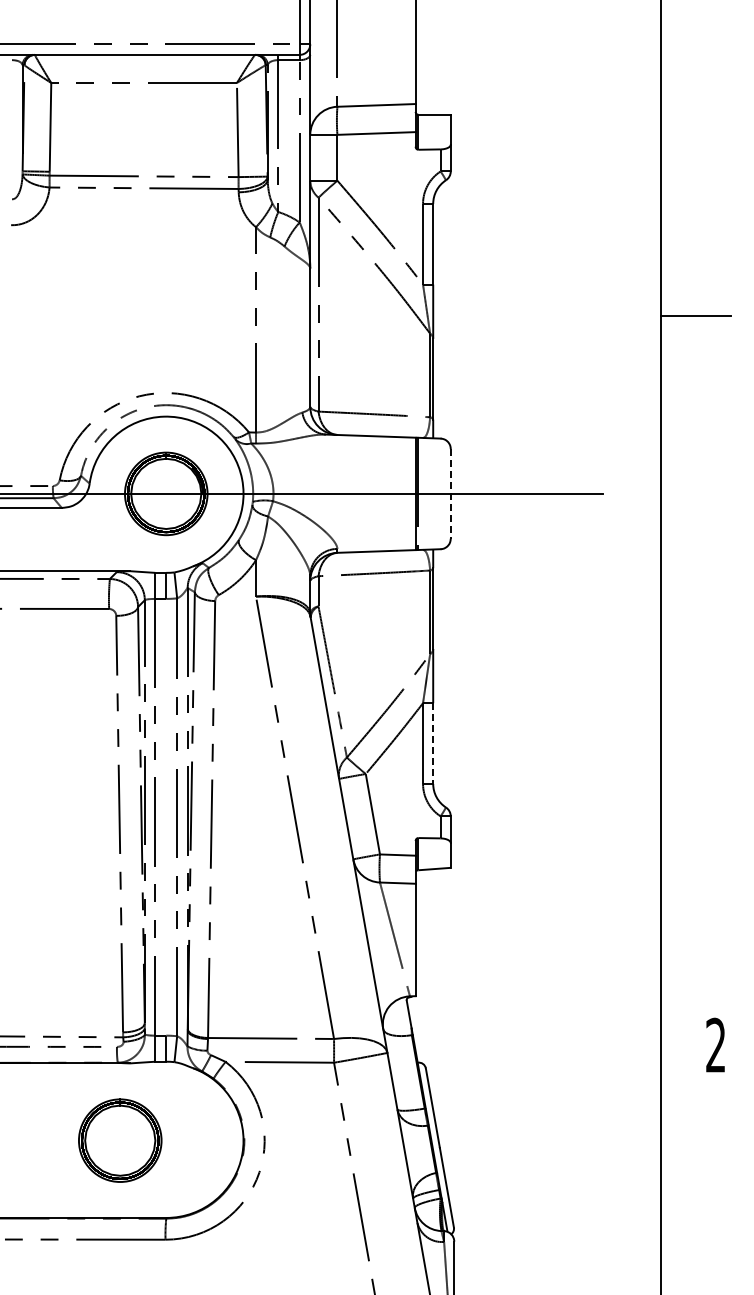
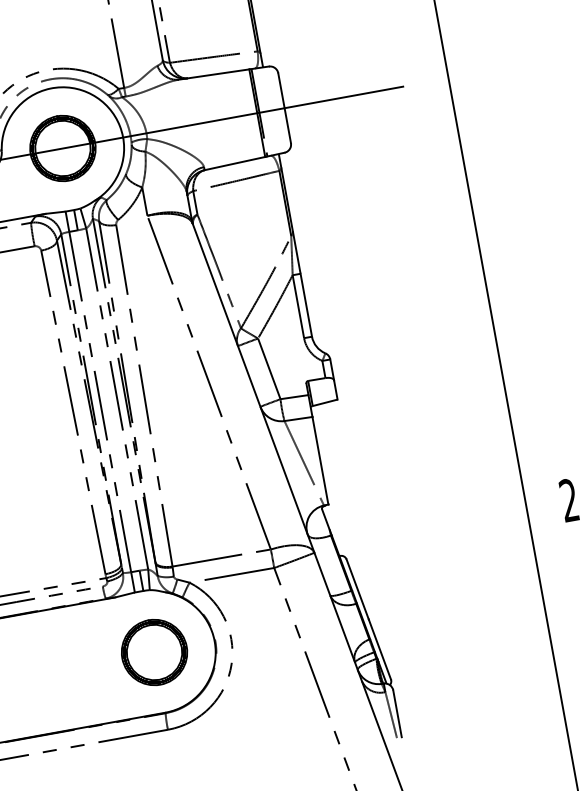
line: (450, 493) -> (284, 107), dashed -> solid
line: (433, 744) -> (306, 305), dashed -> solid
part: (120, 1140) -> (154, 652), moved

